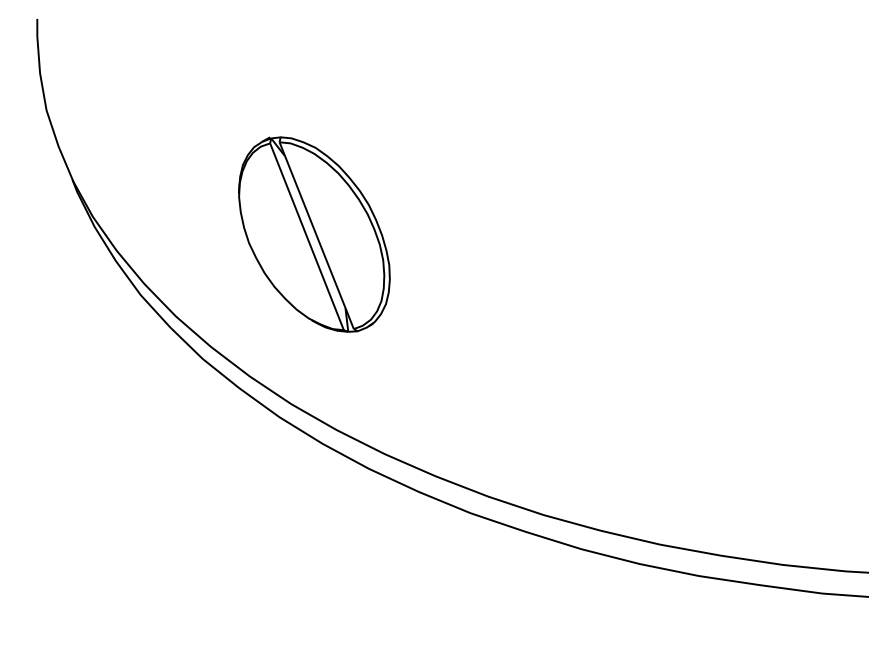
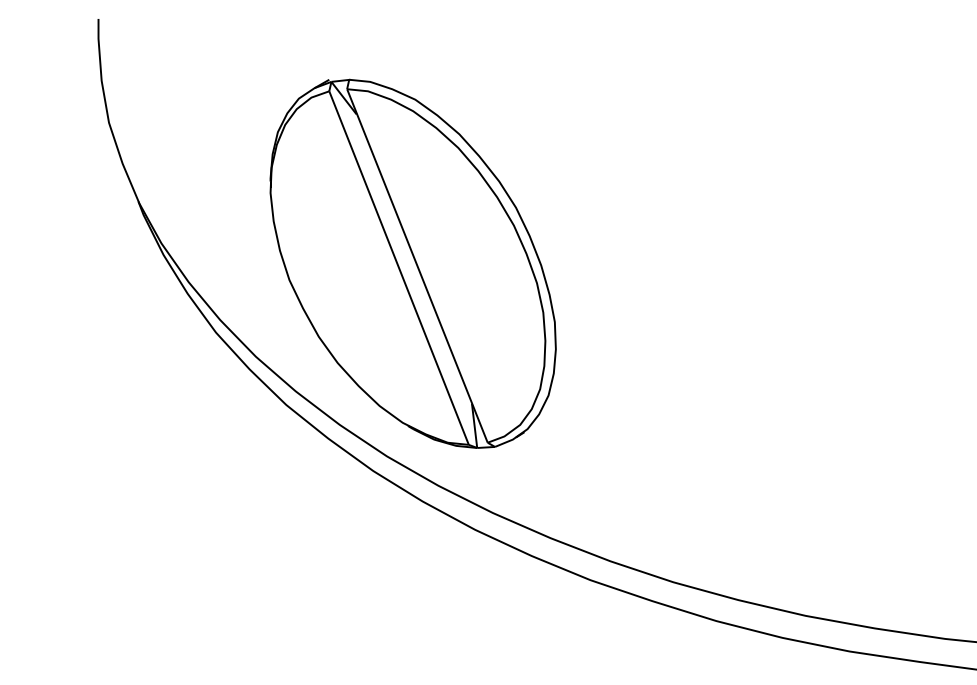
part: (314, 234) -> (413, 263), size x1.67

